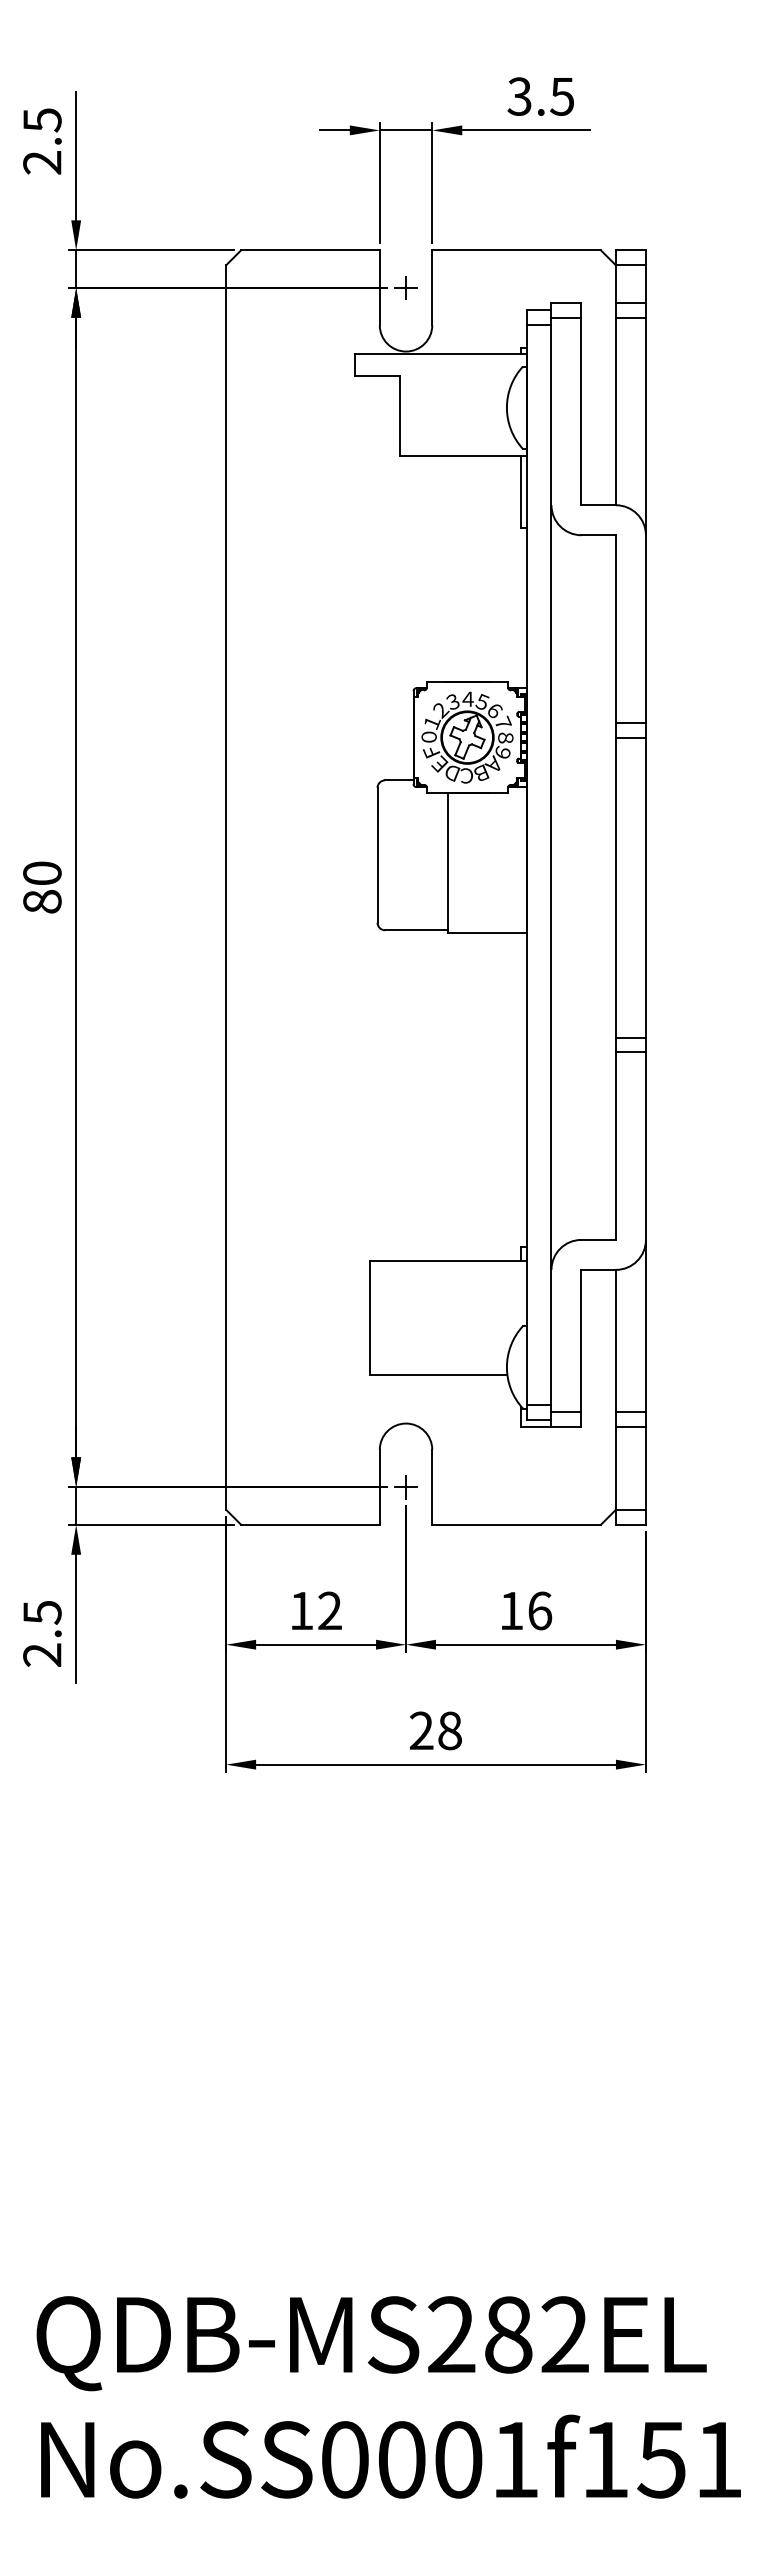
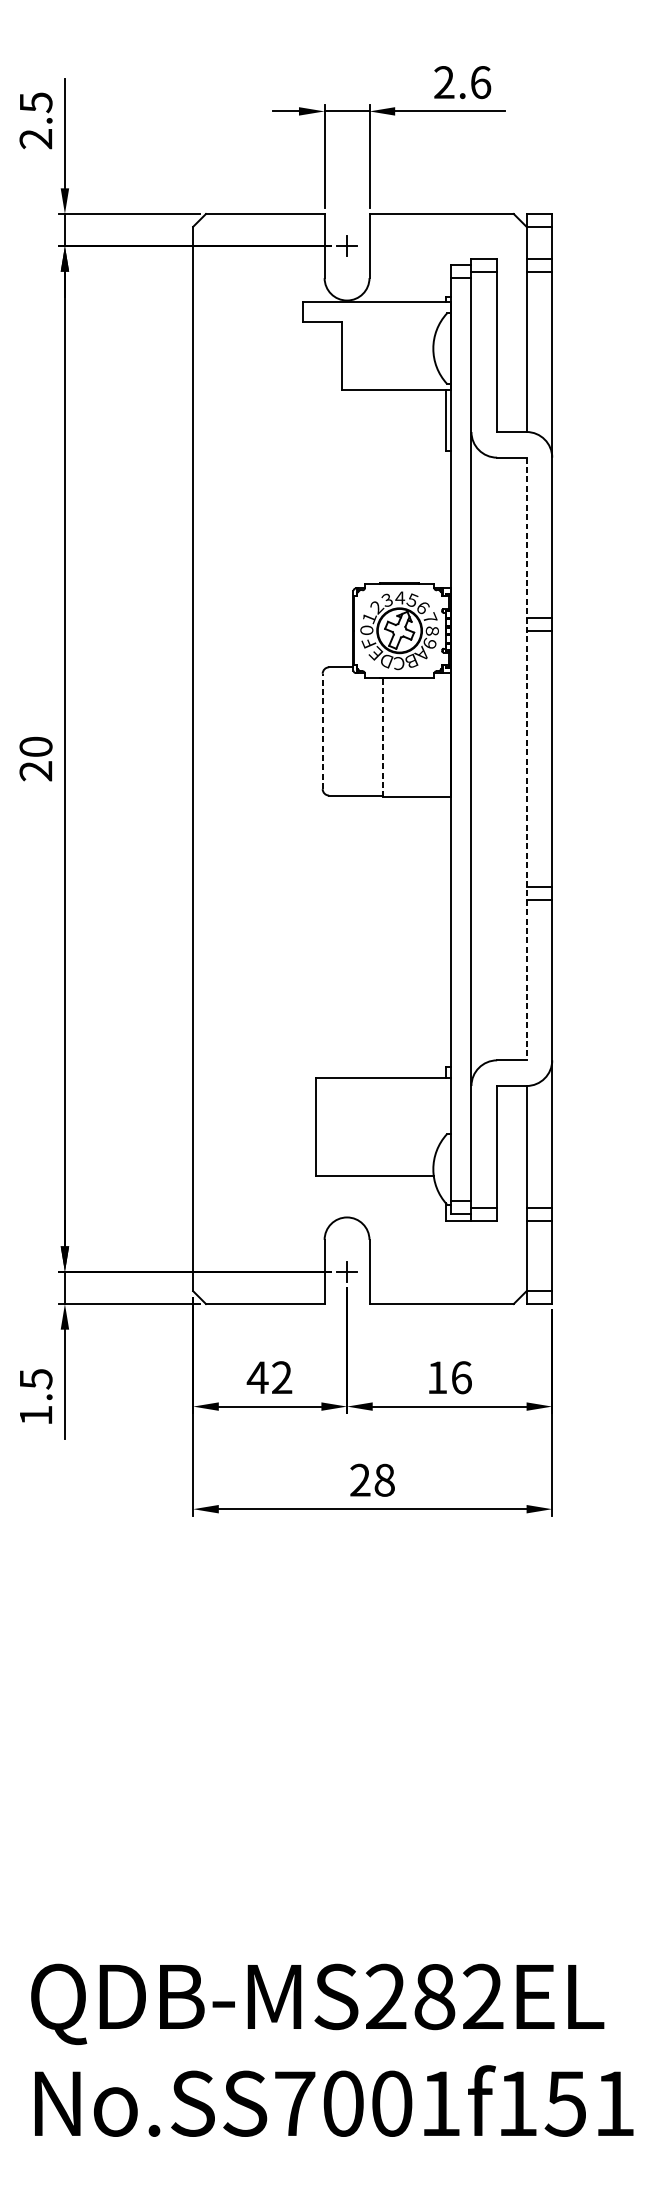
text: (540, 96) -> (462, 82), 3.5 -> 2.6
line: (377, 854) -> (322, 730), solid -> dashed
line: (448, 862) -> (383, 737), solid -> dashed
line: (615, 888) -> (526, 759), solid -> dashed
text: (42, 901) -> (36, 770), 80 -> 20
text: (301, 1610) -> (257, 1377), 12 -> 42
text: (42, 1654) -> (36, 1414), 2.5 -> 1.5
text: (345, 2459) -> (295, 2103), No.SS0001f151 -> No.SS7001f151

